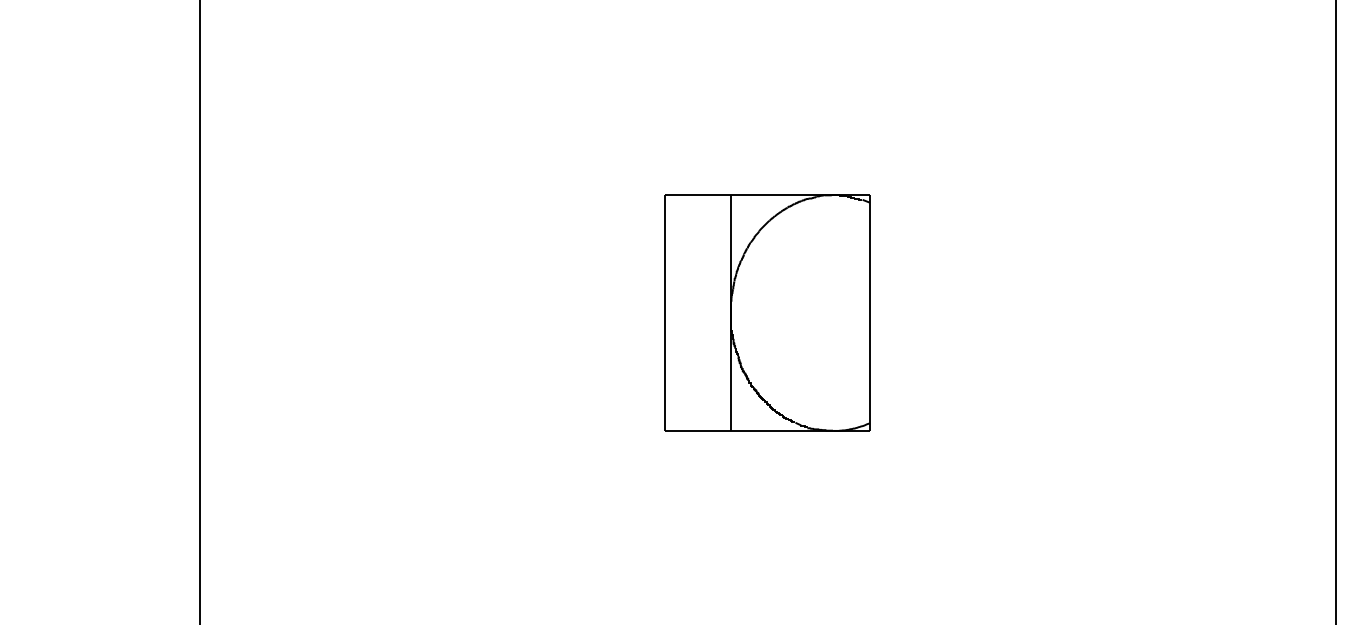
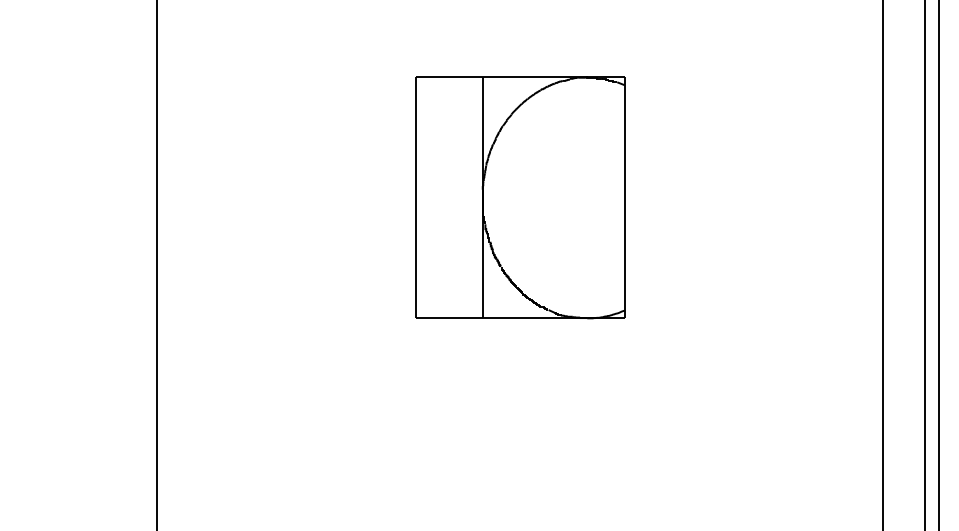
part: (766, 312) -> (519, 197), size x1.6

